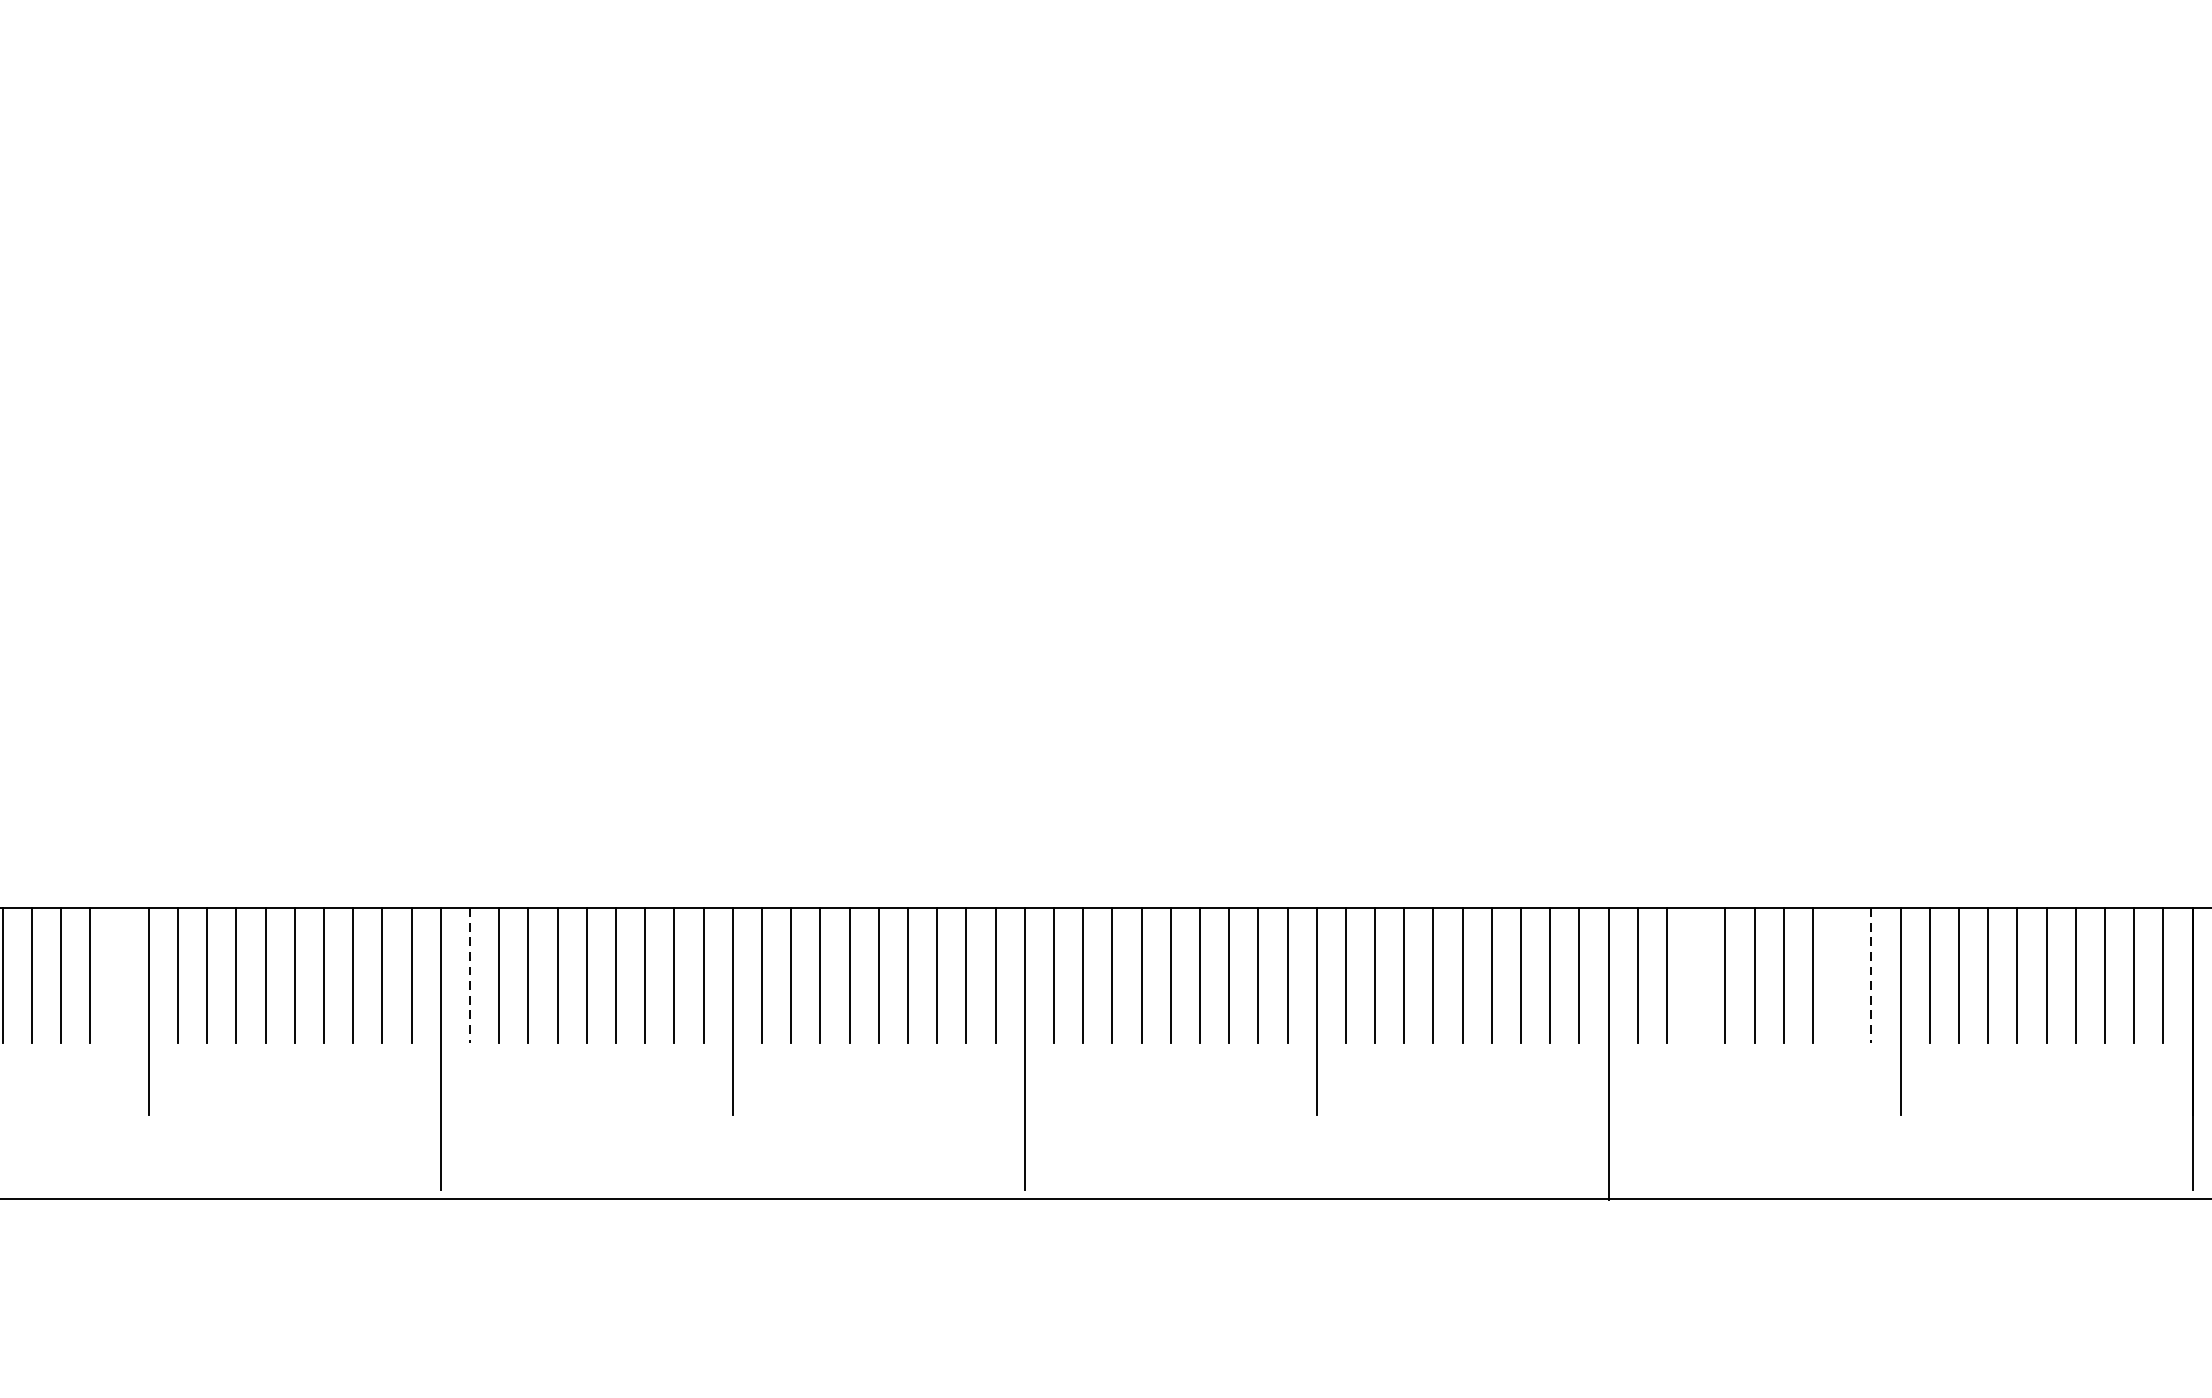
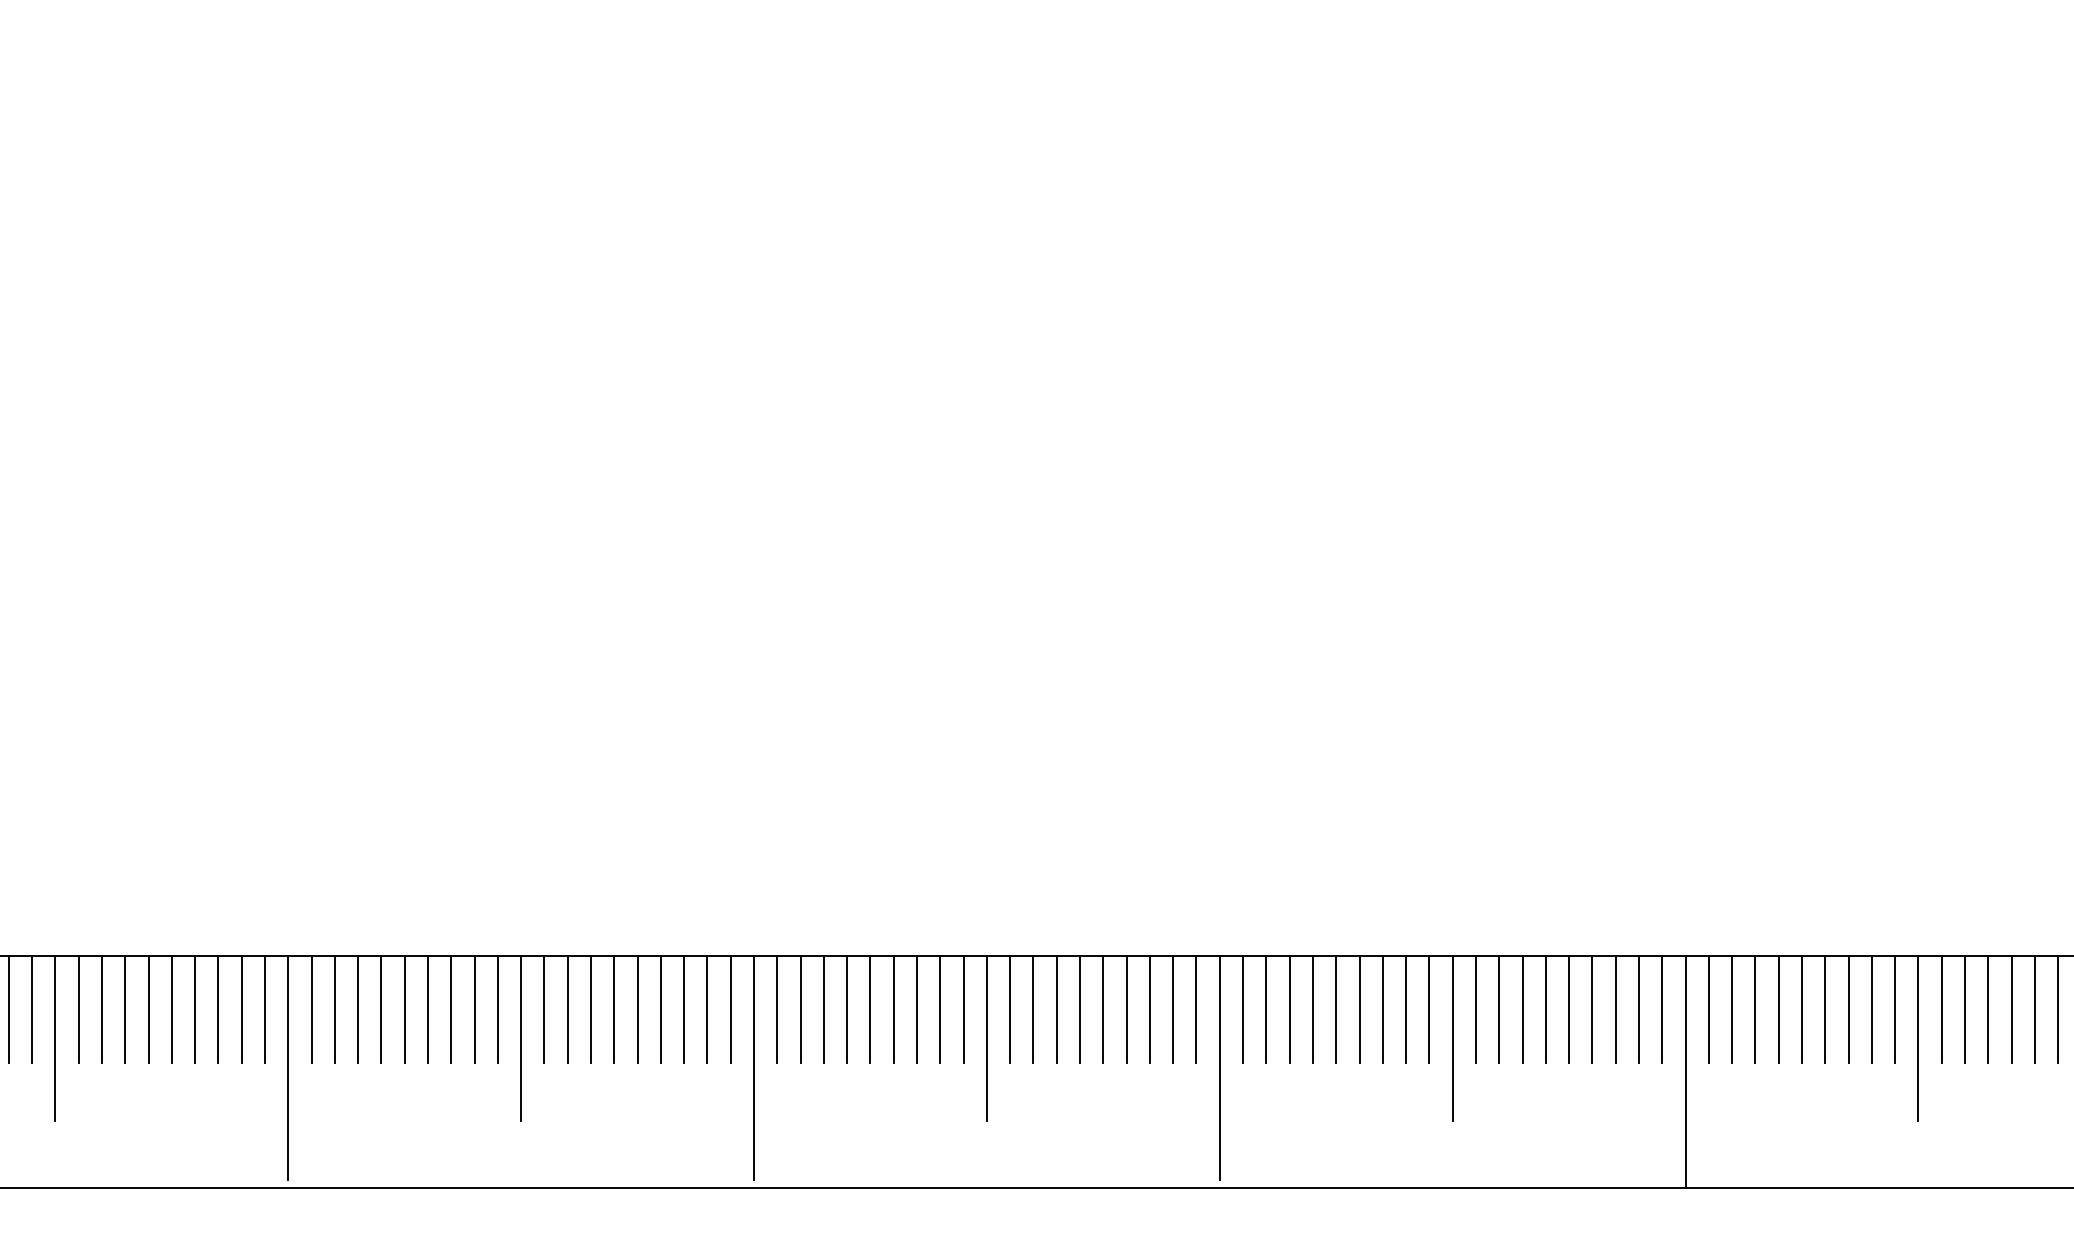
line: (119, 975) -> (497, 1009), added
line: (470, 975) -> (777, 1009), dashed -> solid
line: (1696, 975) -> (1755, 1009), added
line: (1841, 975) -> (1871, 1009), added
line: (1871, 975) -> (1895, 1009), dashed -> solid

